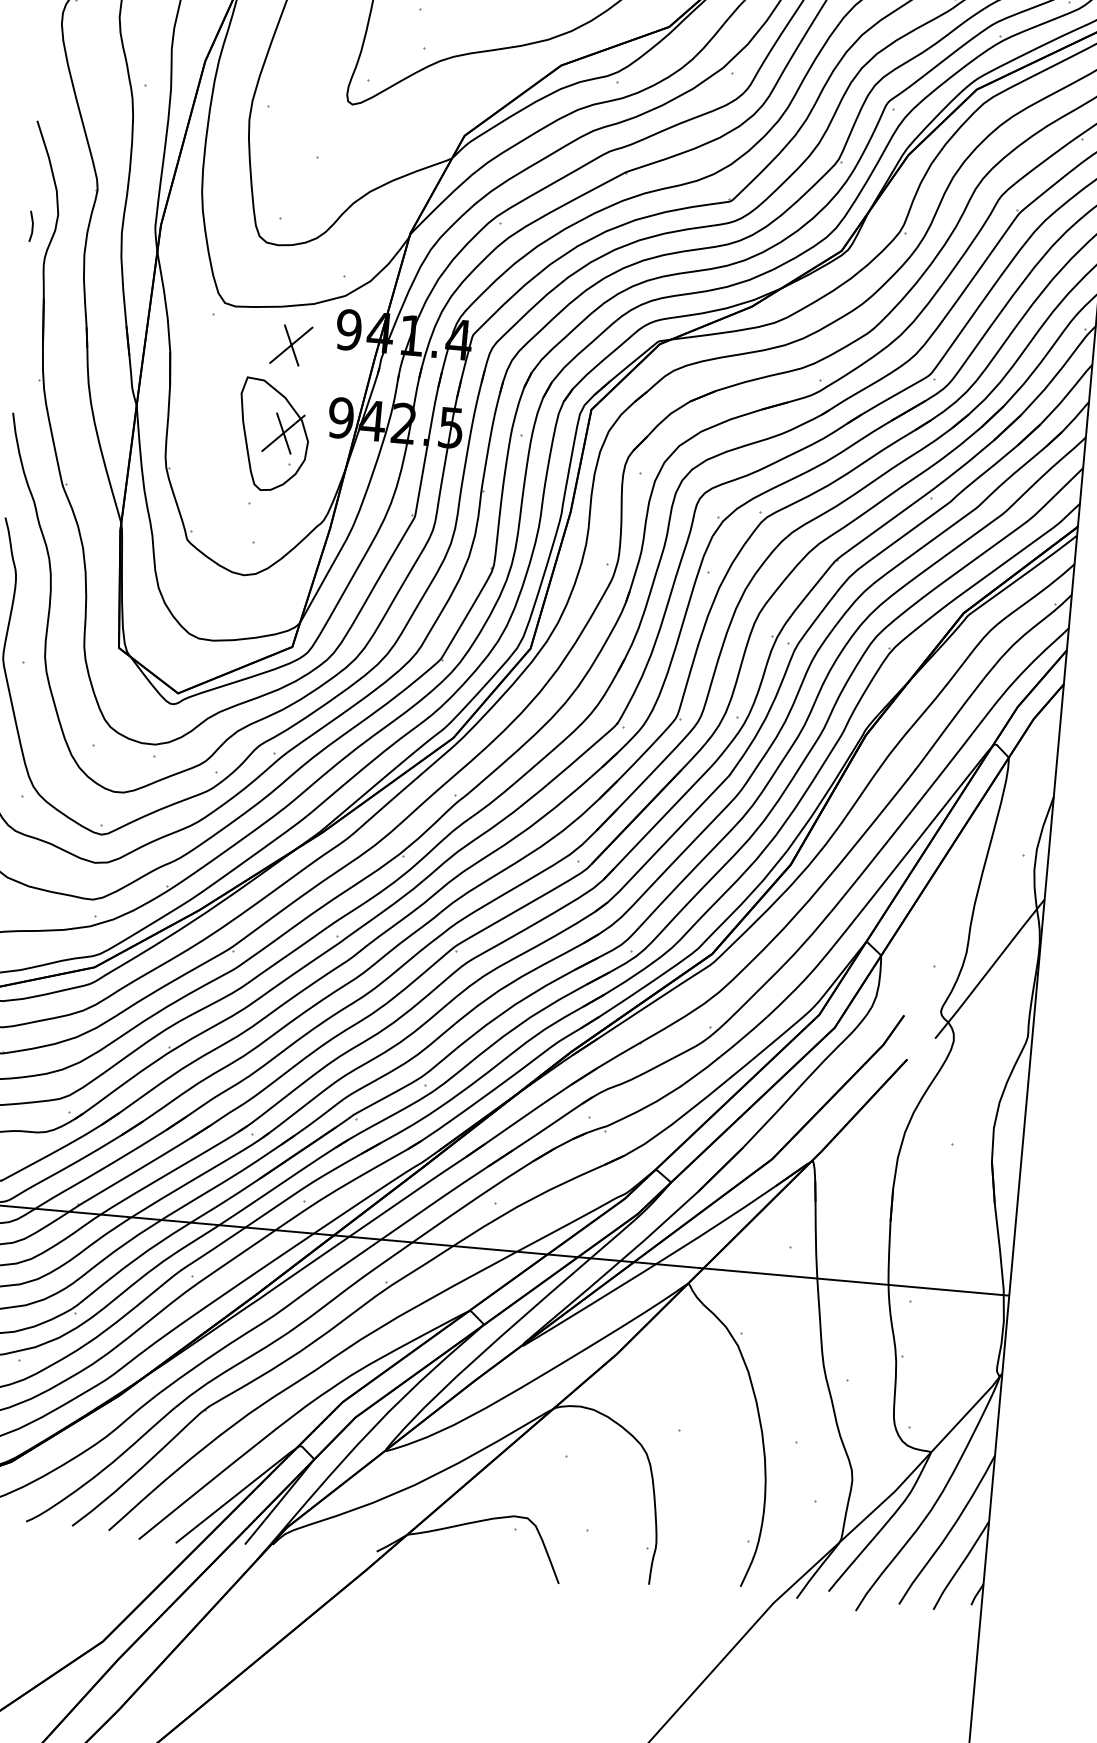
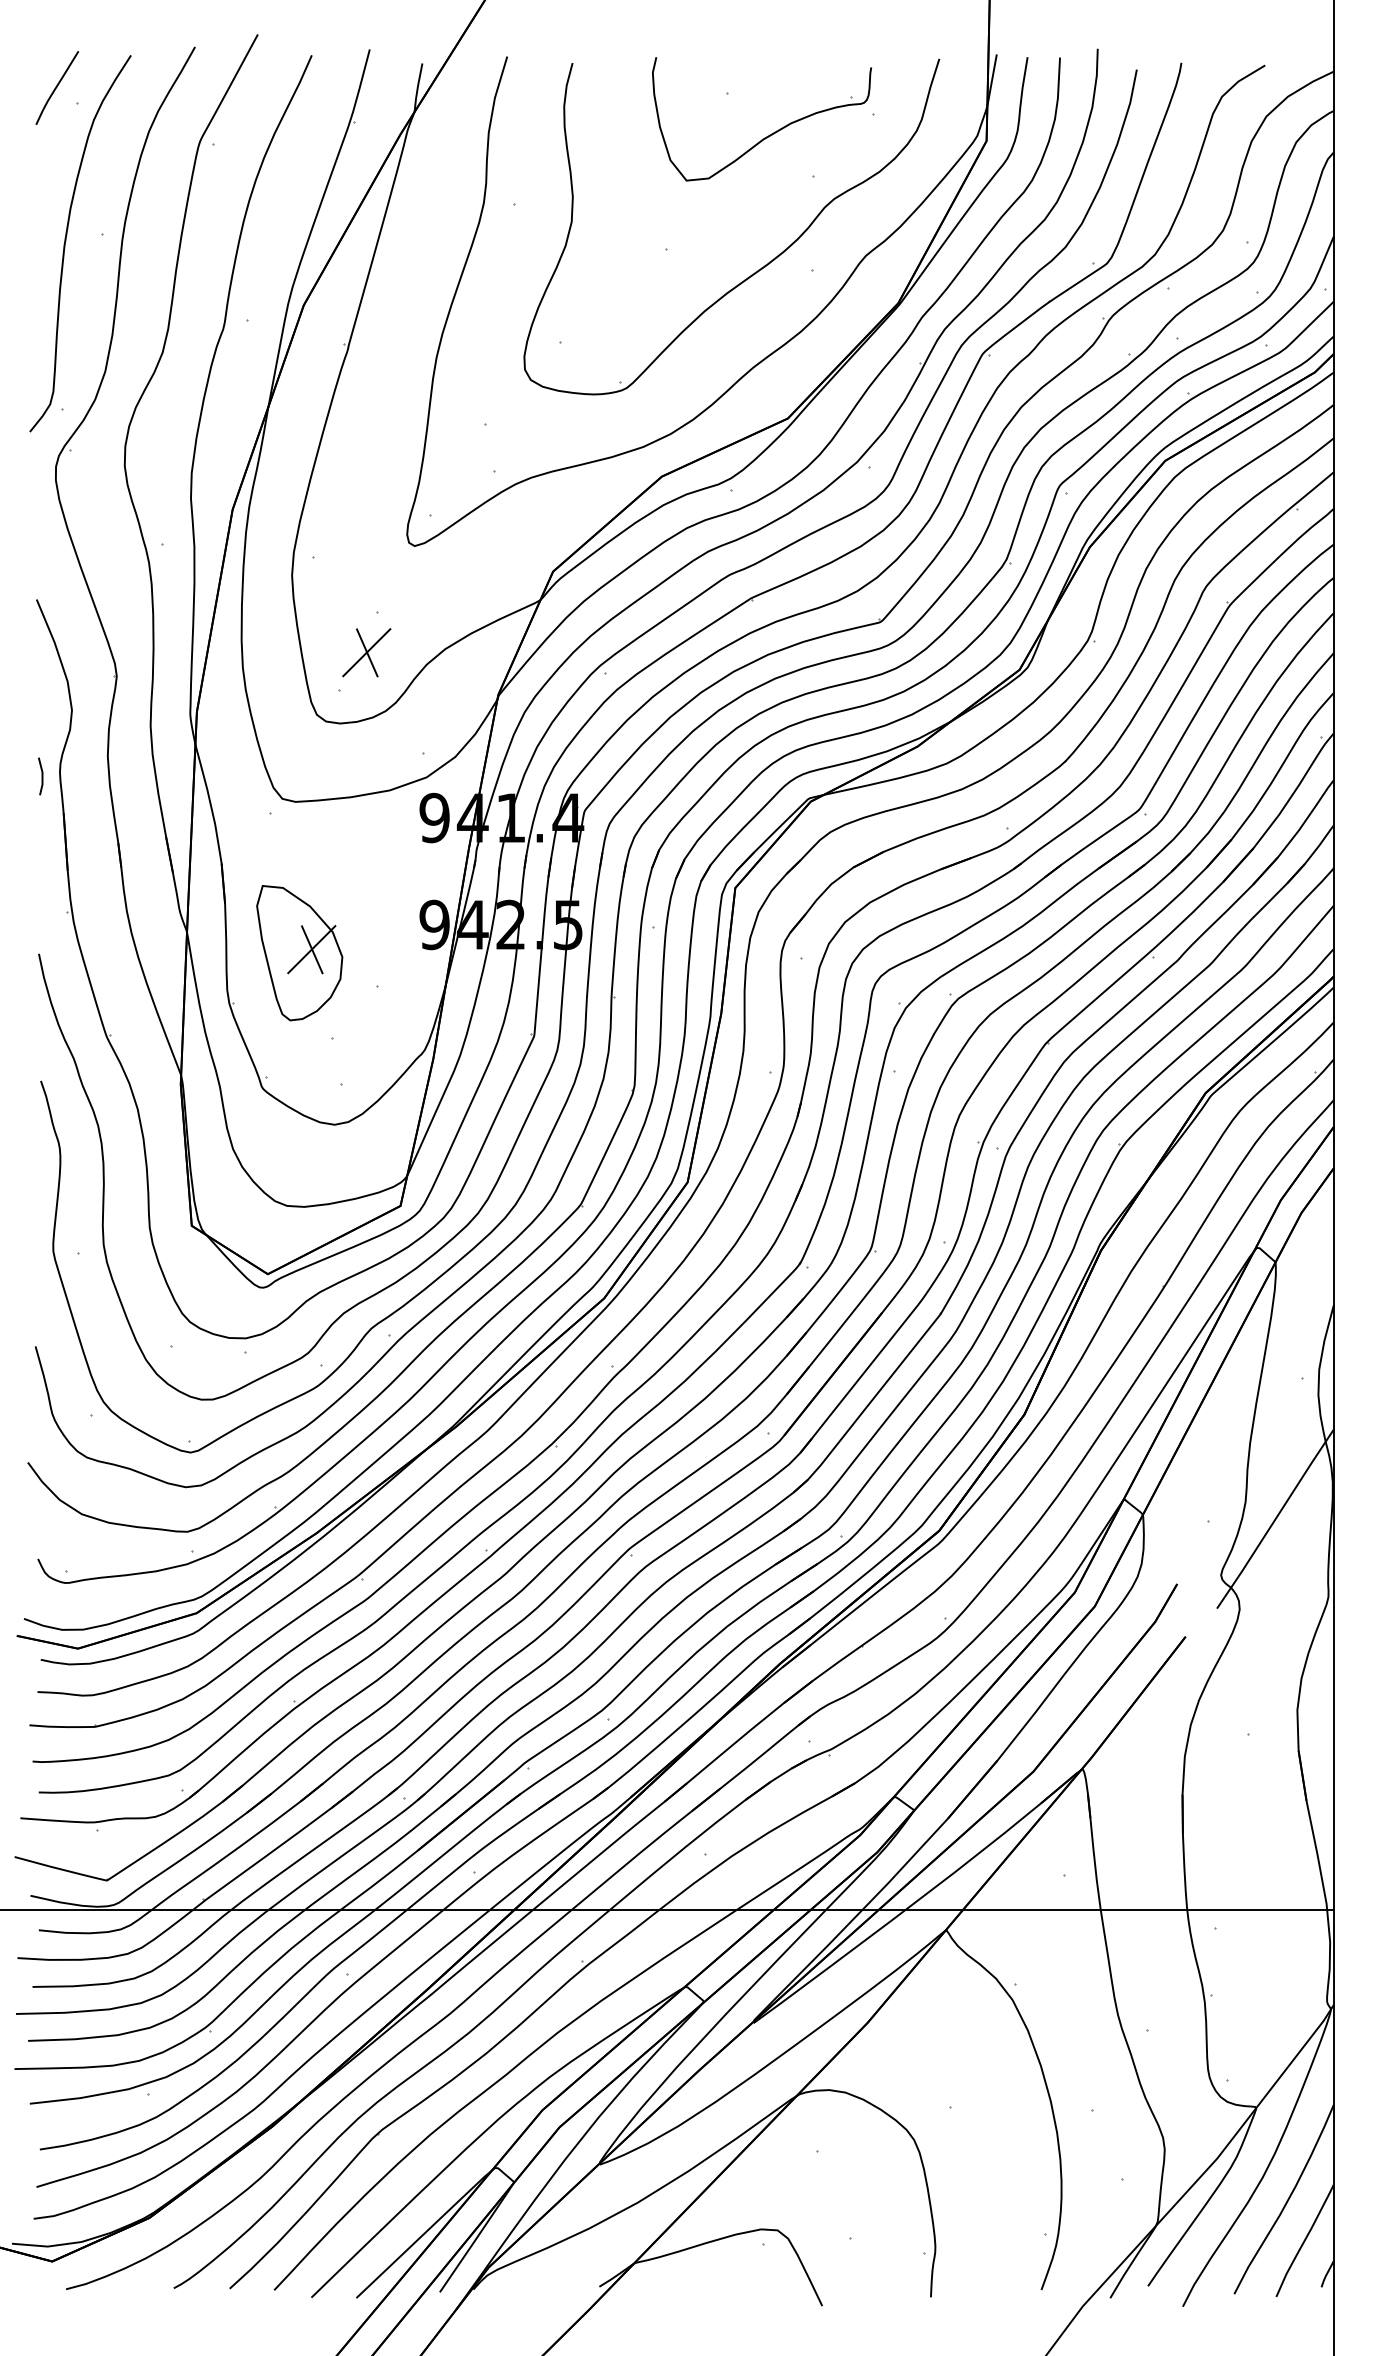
line: (31, 226) -> (41, 776), moved
part: (291, 345) -> (366, 652), moved
part: (273, 435) -> (299, 953), moved

